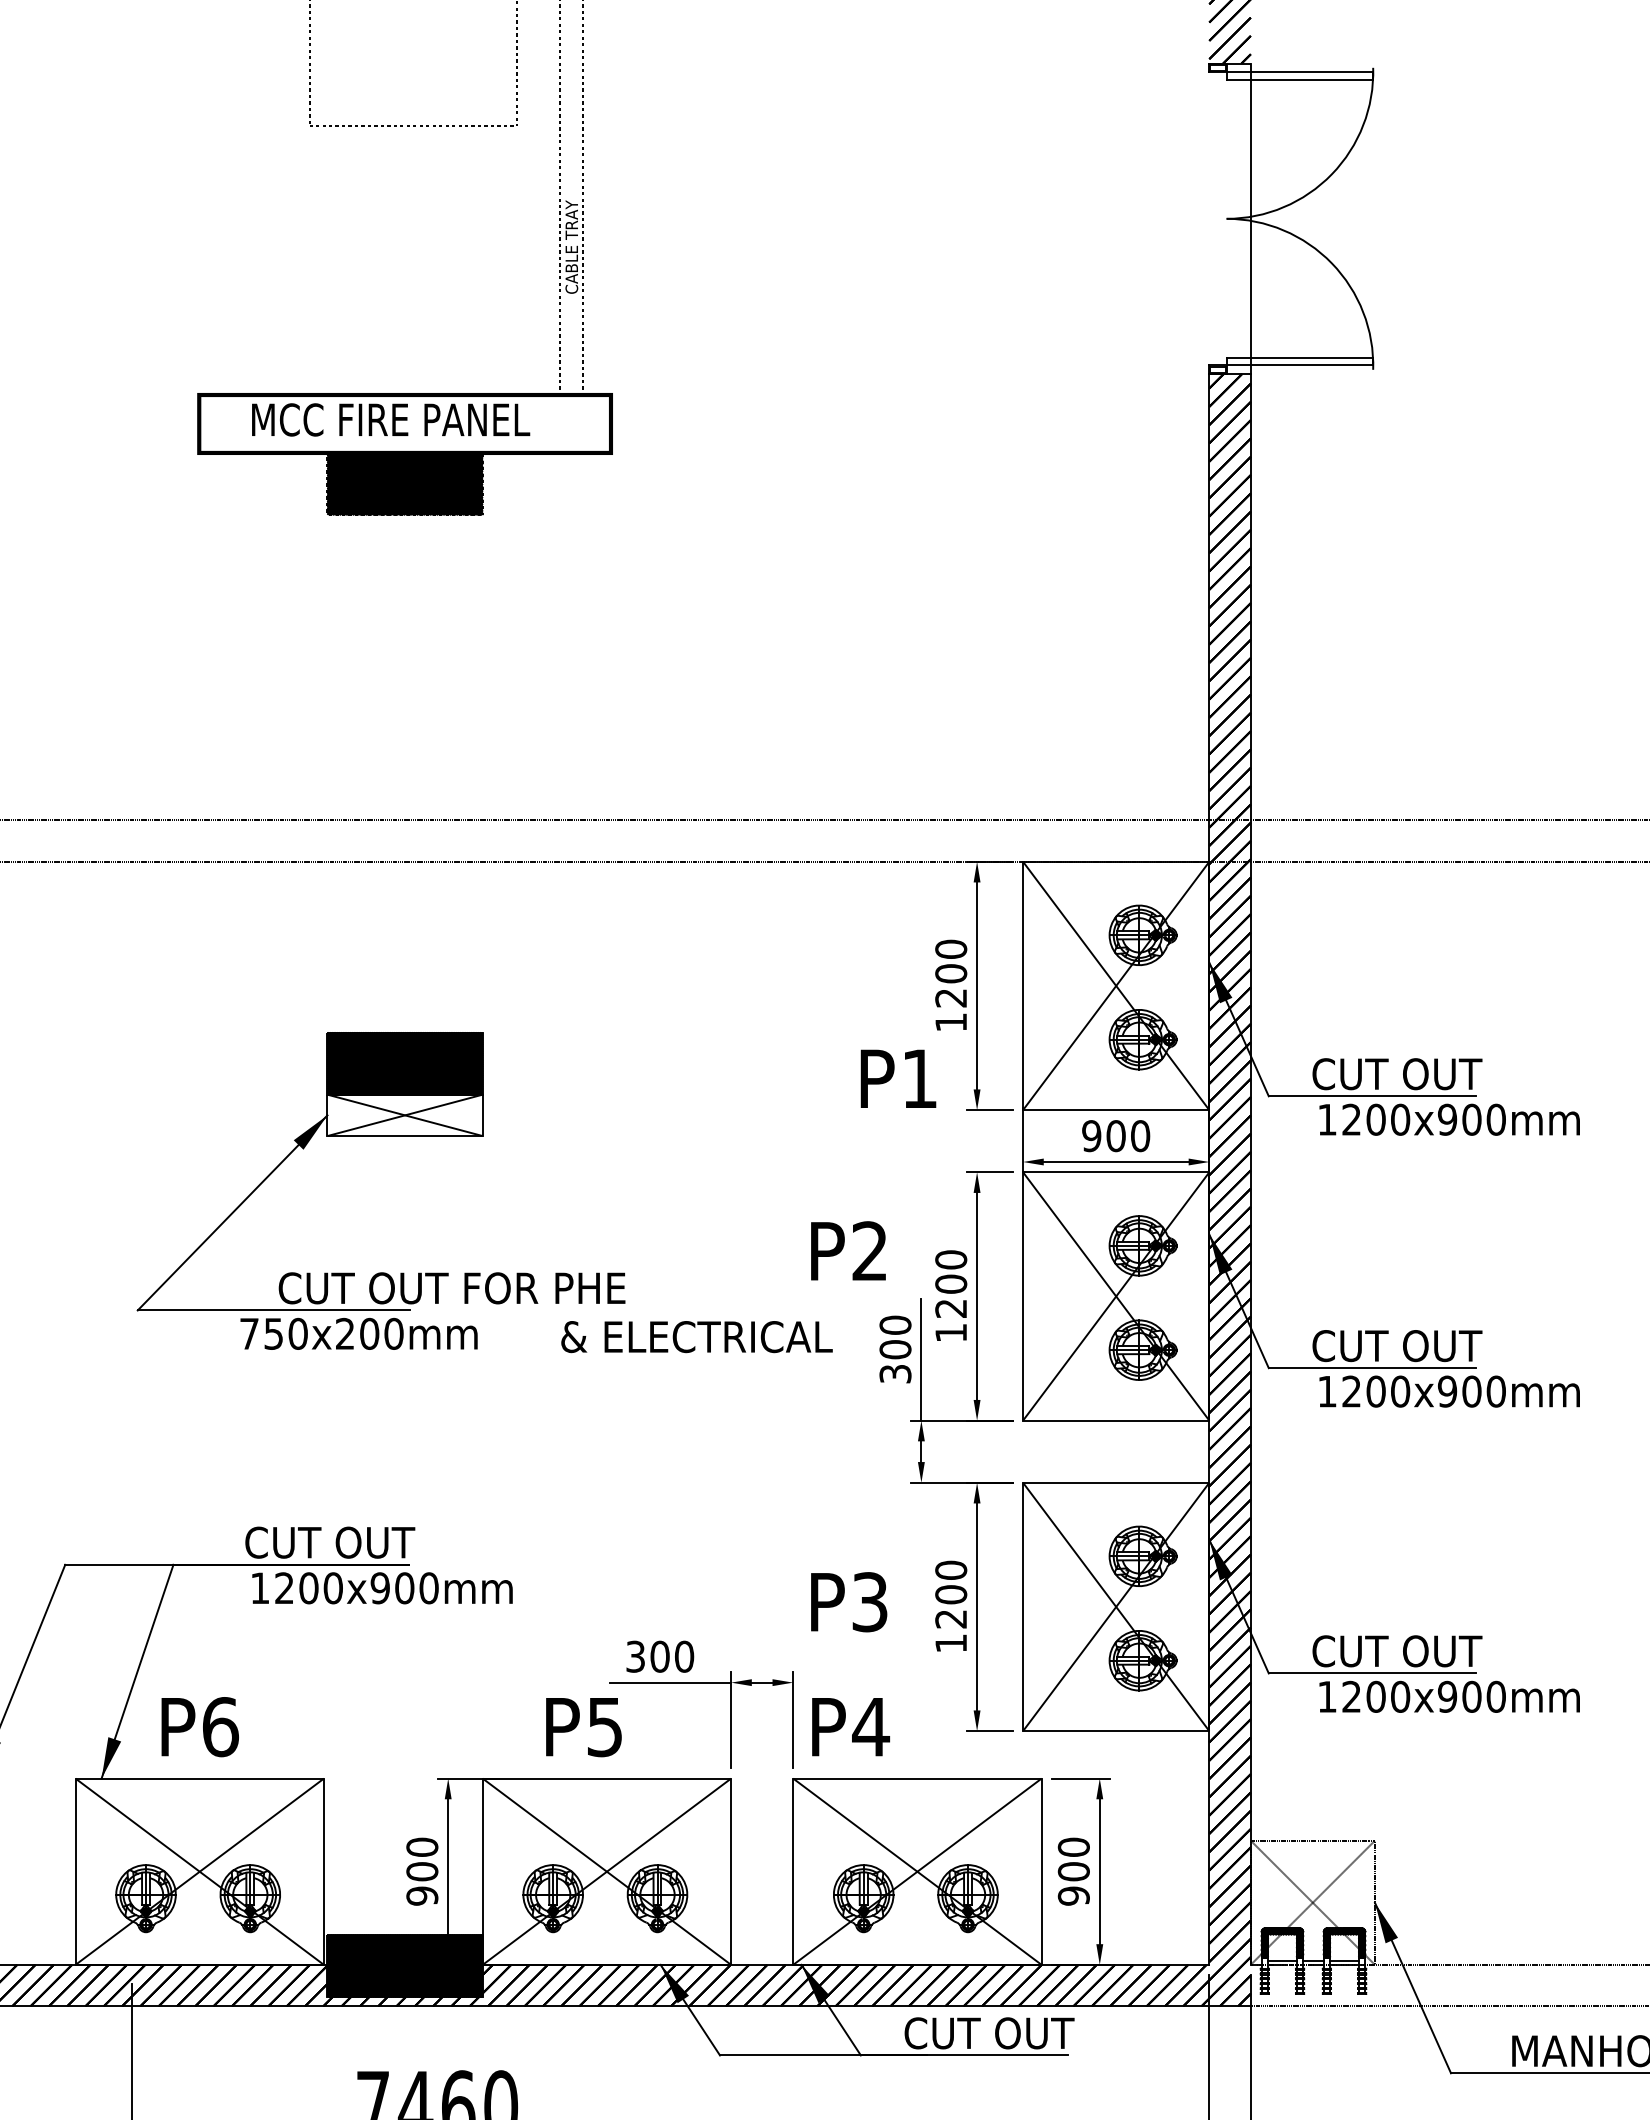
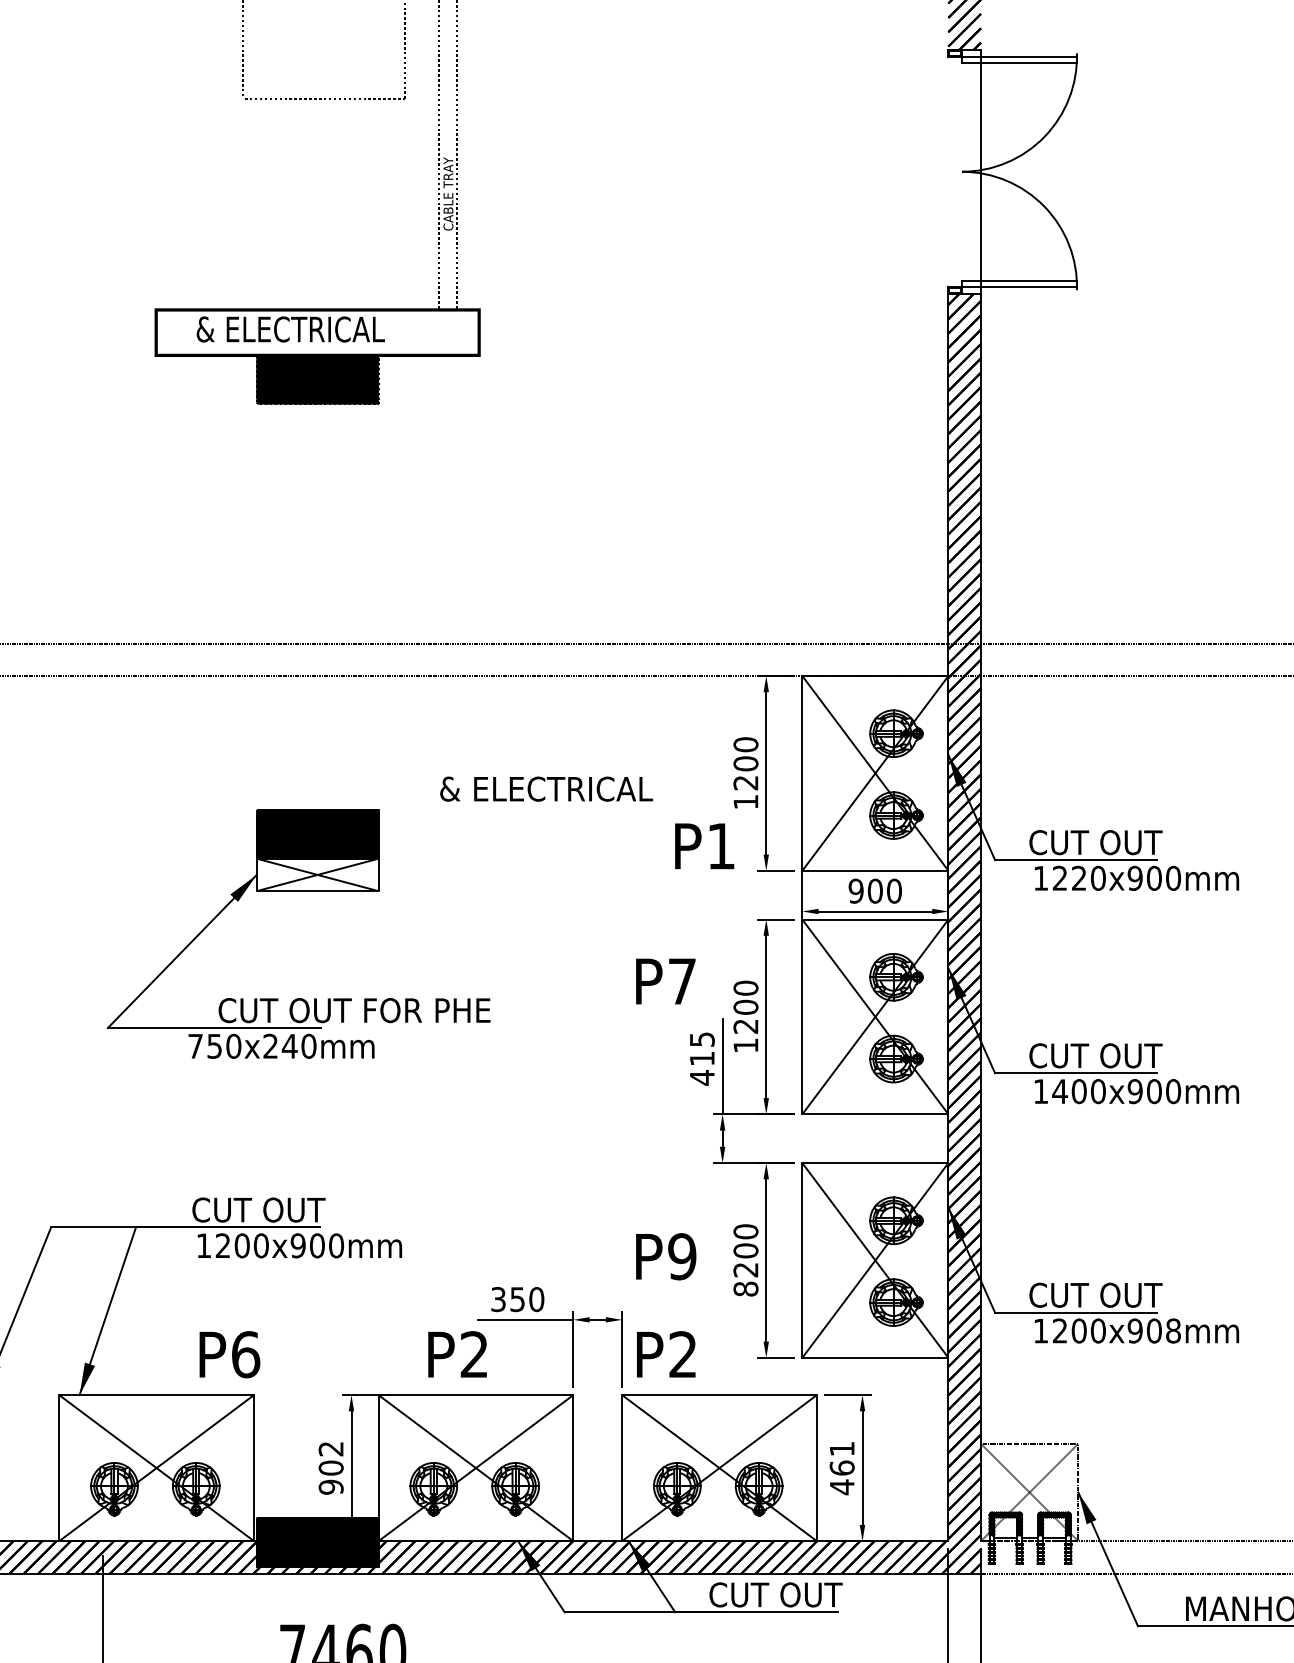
text: (390, 419) -> (306, 329), MCC FIRE PANEL -> & ELECTRICAL
text: (1375, 1119) -> (1078, 878), 1200x900mm -> 1220x900mm
text: (869, 1250) -> (681, 980), P2 -> P7
text: (369, 1333) -> (289, 1046), 750x200mm -> 750x240mm
text: (696, 1337) -> (546, 789), moved
text: (895, 1349) -> (702, 1058), 300 -> 415
text: (1351, 1391) -> (1059, 1091), 1200x900mm -> 1400x900mm
text: (869, 1602) -> (681, 1256), P3 -> P9
text: (951, 1643) -> (746, 1289), 1200 -> 8200
text: (659, 1656) -> (517, 1299), 300 -> 350
text: (1495, 1696) -> (1172, 1330), 1200x900mm -> 1200x908mm
text: (871, 1726) -> (683, 1354), P4 -> P2
text: (199, 1727) -> (229, 1355), moved
text: (604, 1727) -> (474, 1355), P5 -> P2
text: (422, 1846) -> (331, 1448), 900 -> 902
text: (1073, 1871) -> (841, 1467), 900 -> 461

